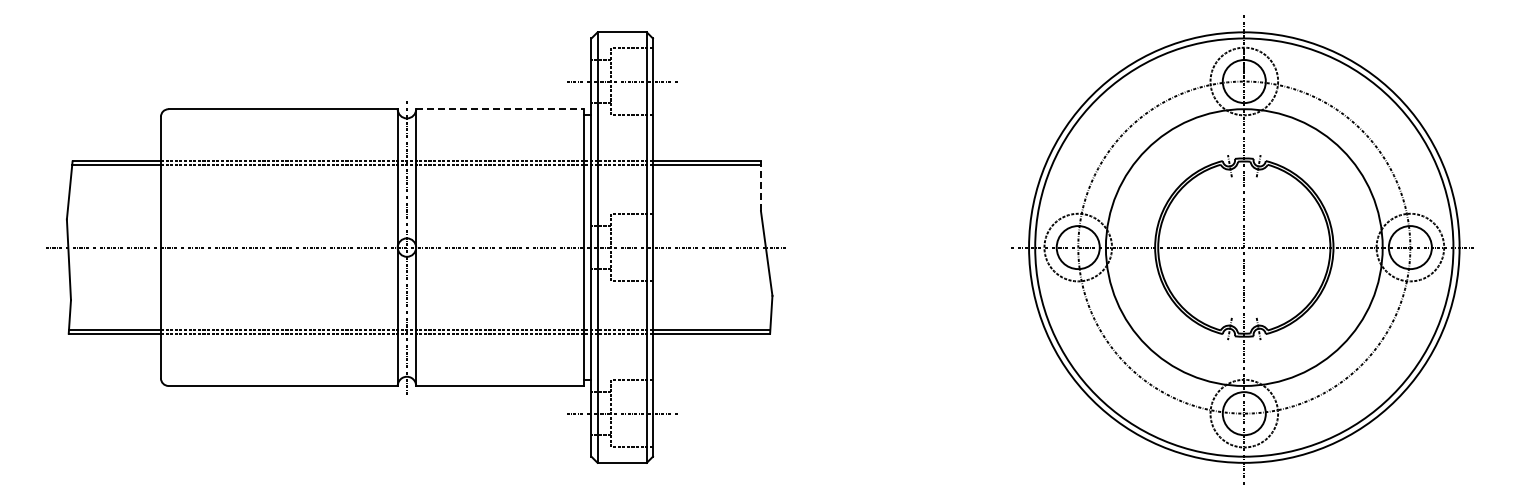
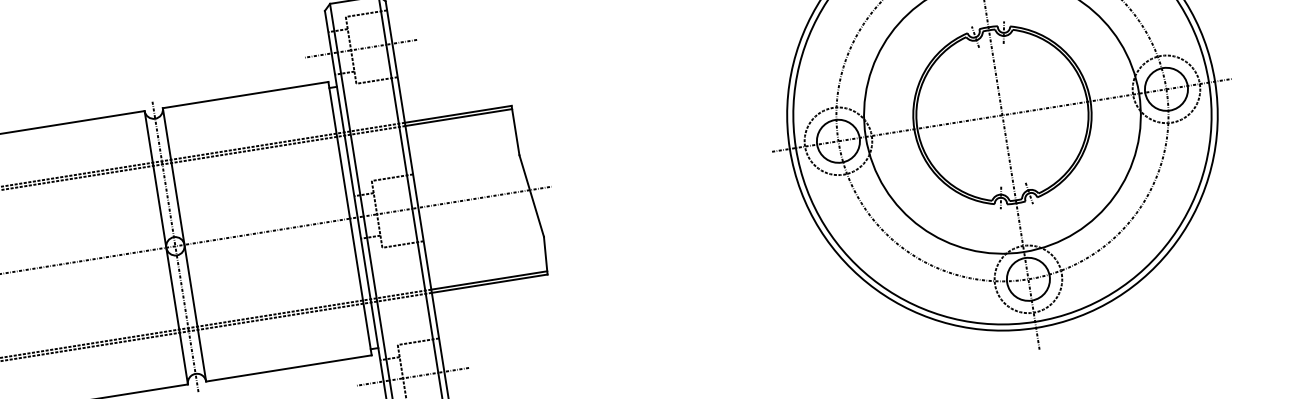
line: (499, 109) -> (245, 95), dashed -> solid
line: (761, 186) -> (516, 130), dashed -> solid

